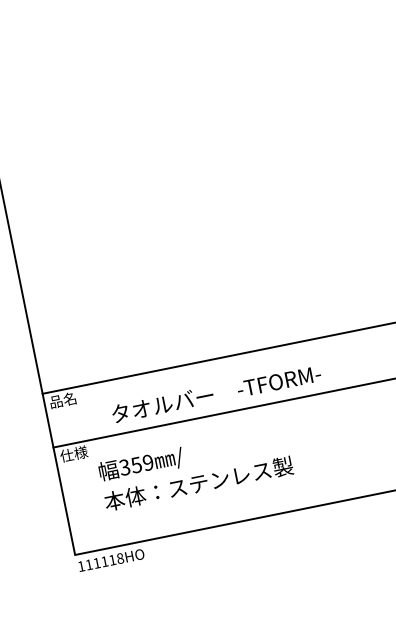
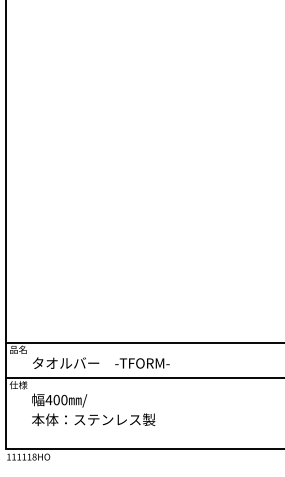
text: (216, 392) -> (101, 362), moved
text: (136, 464) -> (56, 399), 359 -> 400

